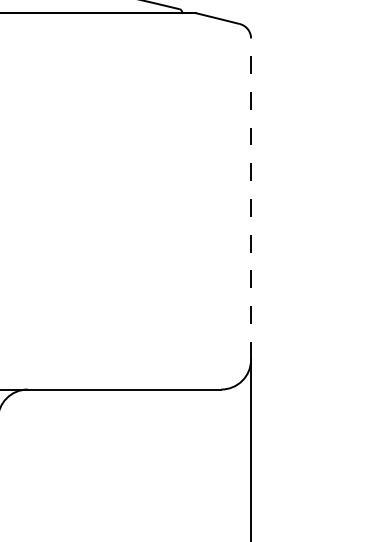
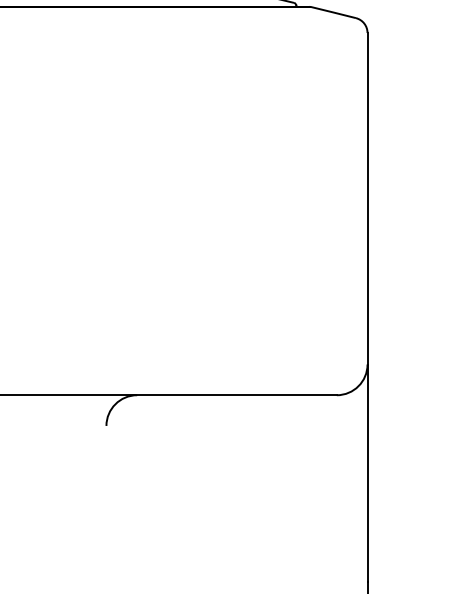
line: (251, 198) -> (367, 198), dashed -> solid

